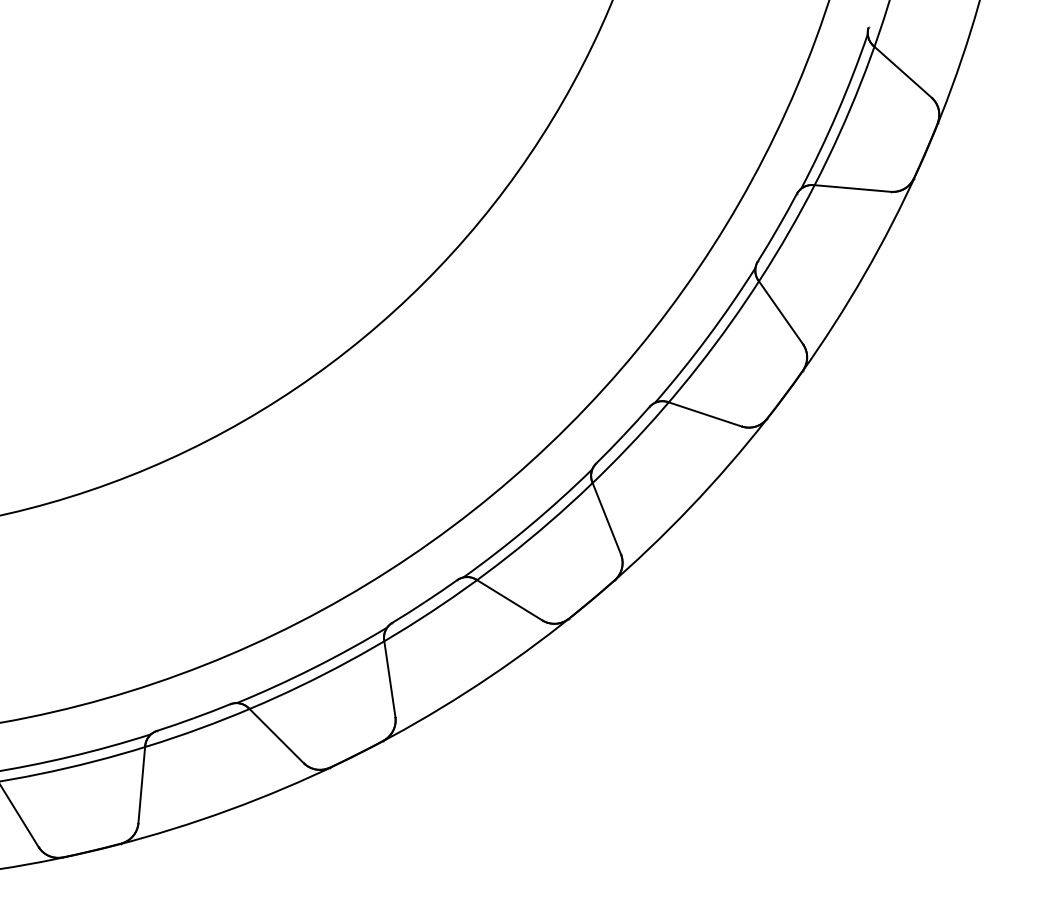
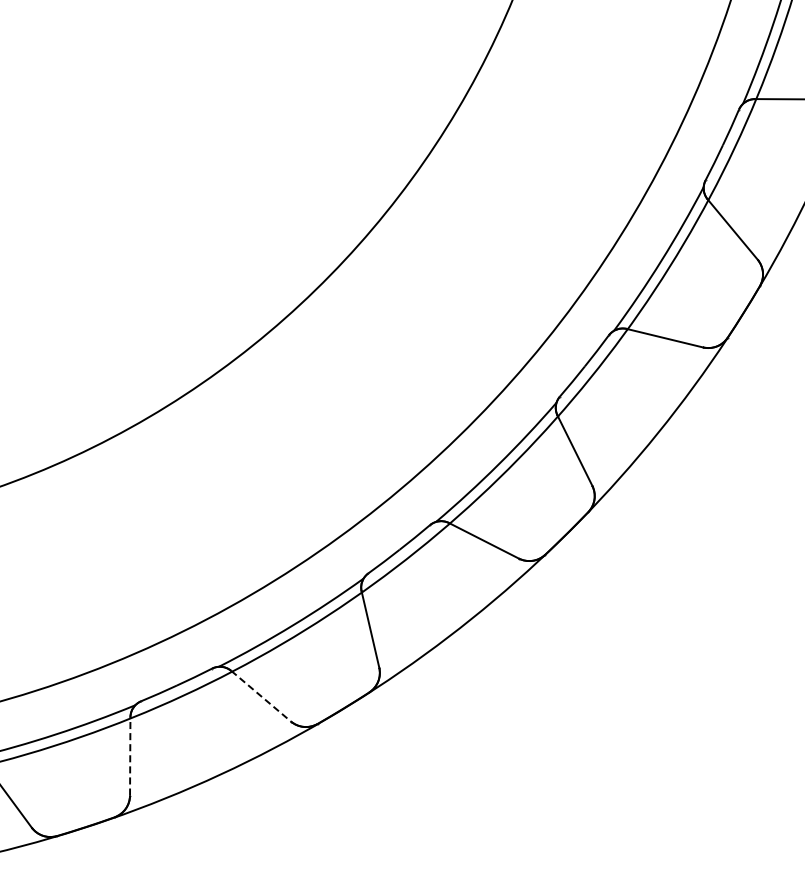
line: (276, 735) -> (261, 696), solid -> dashed
line: (141, 784) -> (129, 756), solid -> dashed

